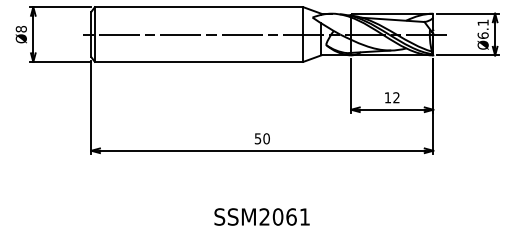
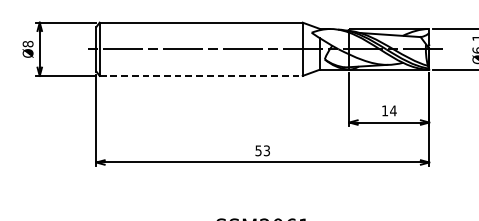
line: (199, 61) -> (201, 75), solid -> dashed
text: (396, 97) -> (393, 110), 12 -> 14
text: (266, 138) -> (266, 150), 50 -> 53

